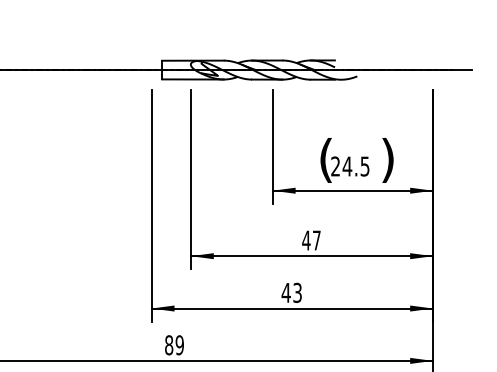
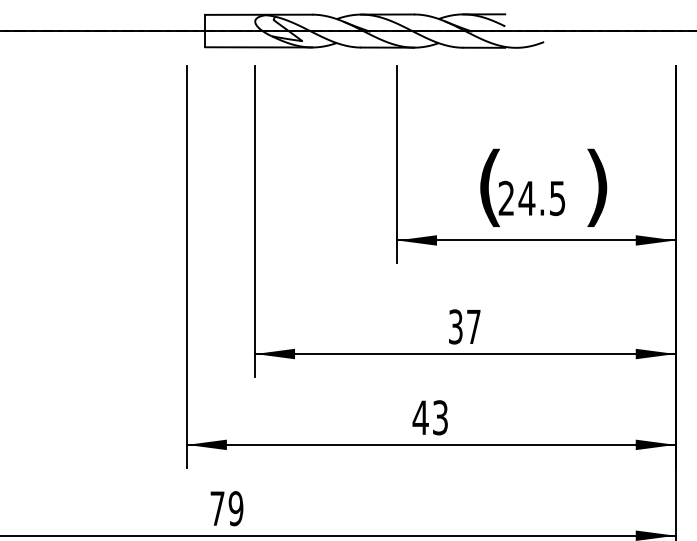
text: (306, 240) -> (455, 326), 47 -> 37
text: (169, 345) -> (218, 509), 89 -> 79

